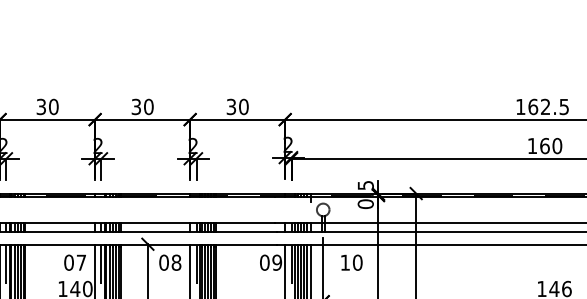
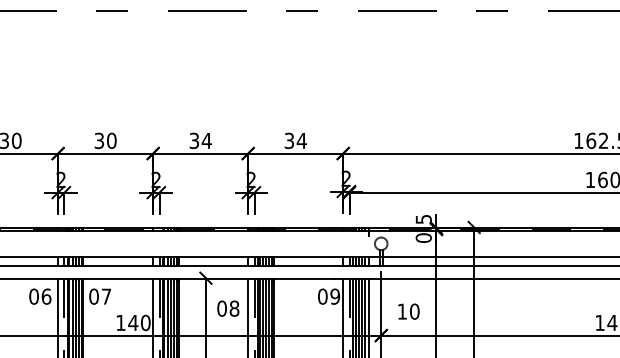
text: (148, 106) -> (206, 140), 30 -> 34
text: (243, 106) -> (301, 140), 30 -> 34
text: (74, 262) -> (99, 296), moved
text: (170, 262) -> (228, 308), moved
text: (351, 262) -> (408, 311), moved

